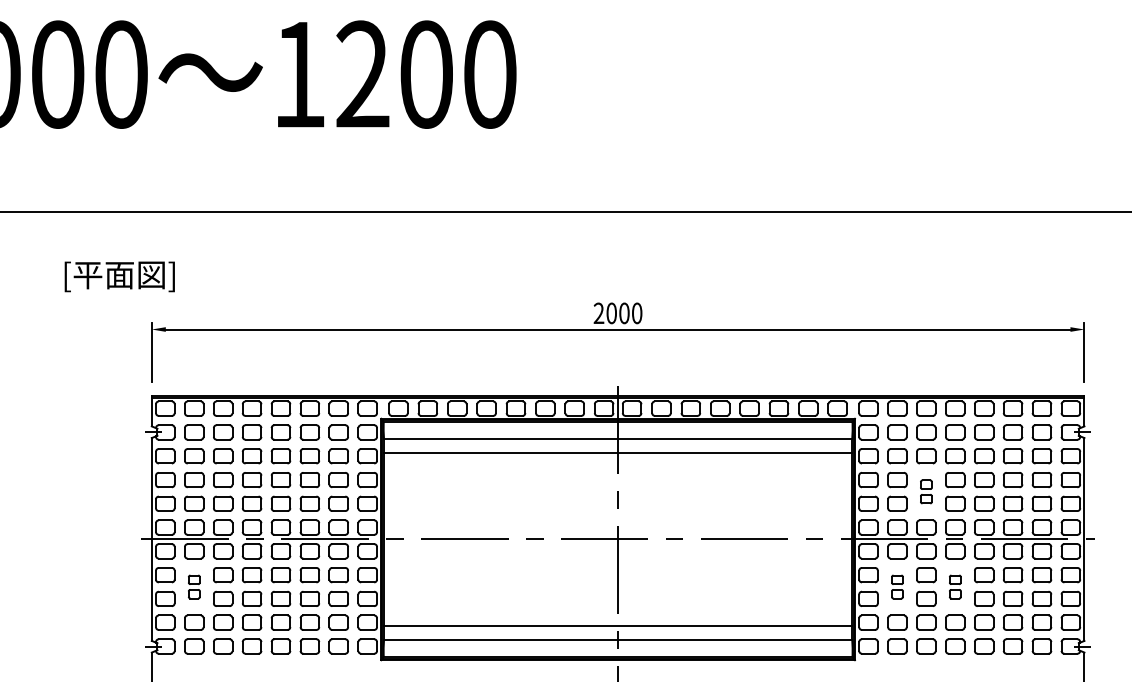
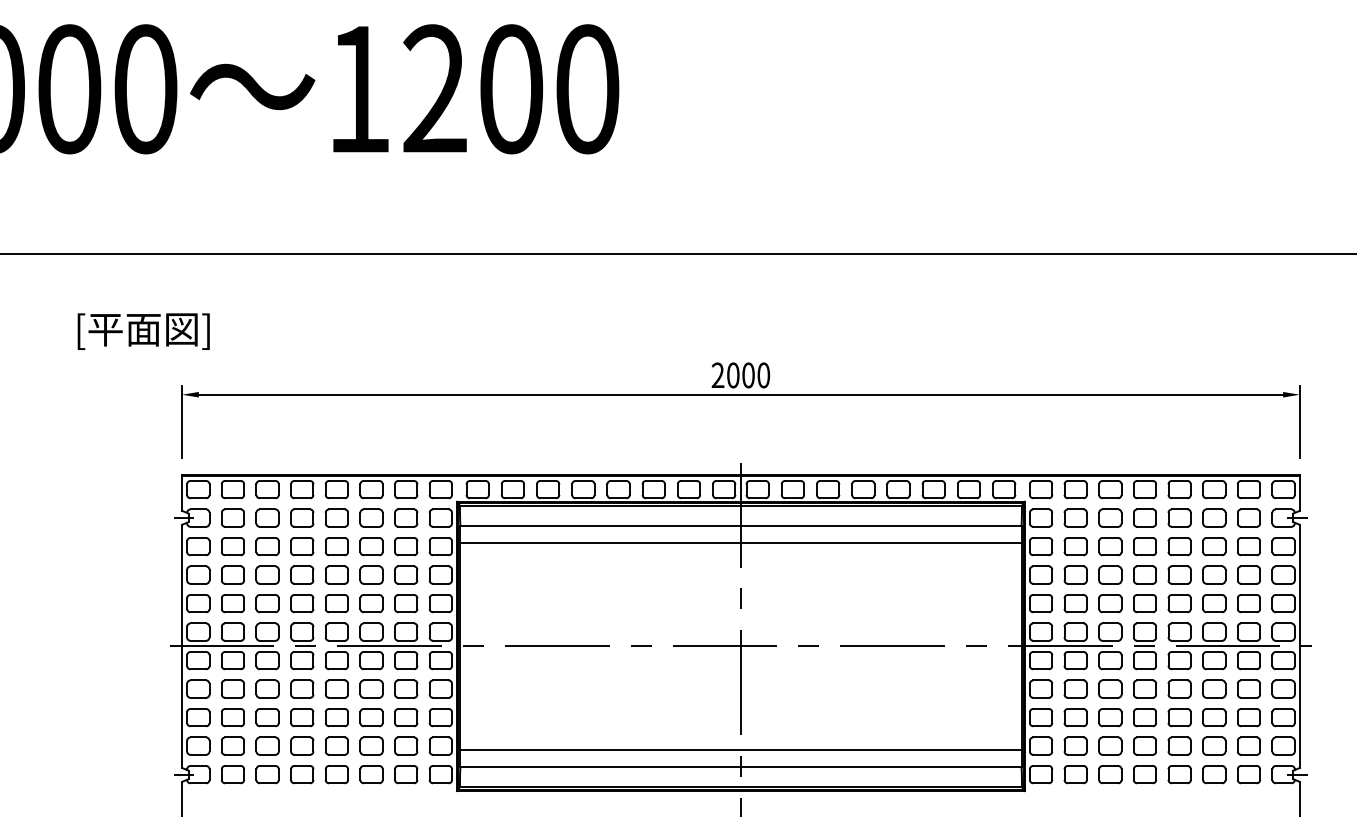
part: (926, 491) -> (1110, 588), size x1.67
part: (194, 586) -> (233, 702), size x1.67
part: (897, 586) -> (1075, 702), size x1.67
part: (955, 586) -> (1145, 702), size x1.67

